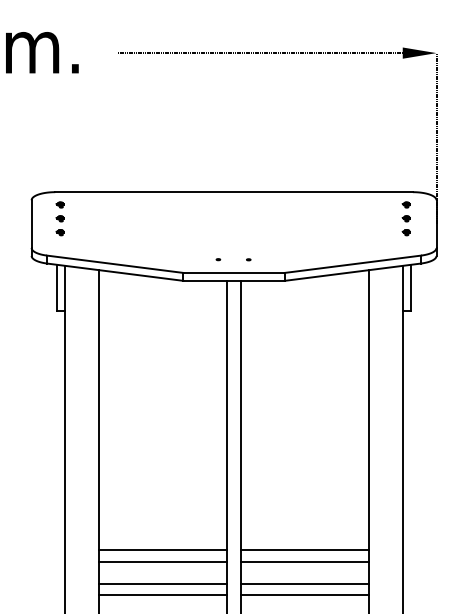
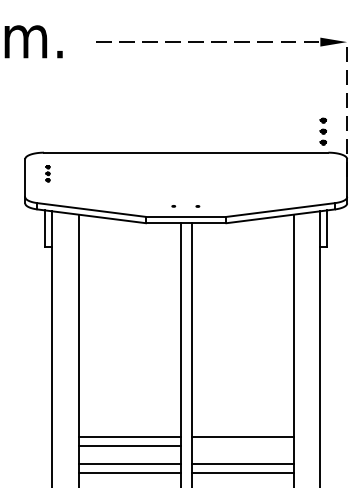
part: (59, 218) -> (47, 173), size x0.6
part: (405, 218) -> (322, 131), moved
line: (305, 561) -> (243, 446), removed

